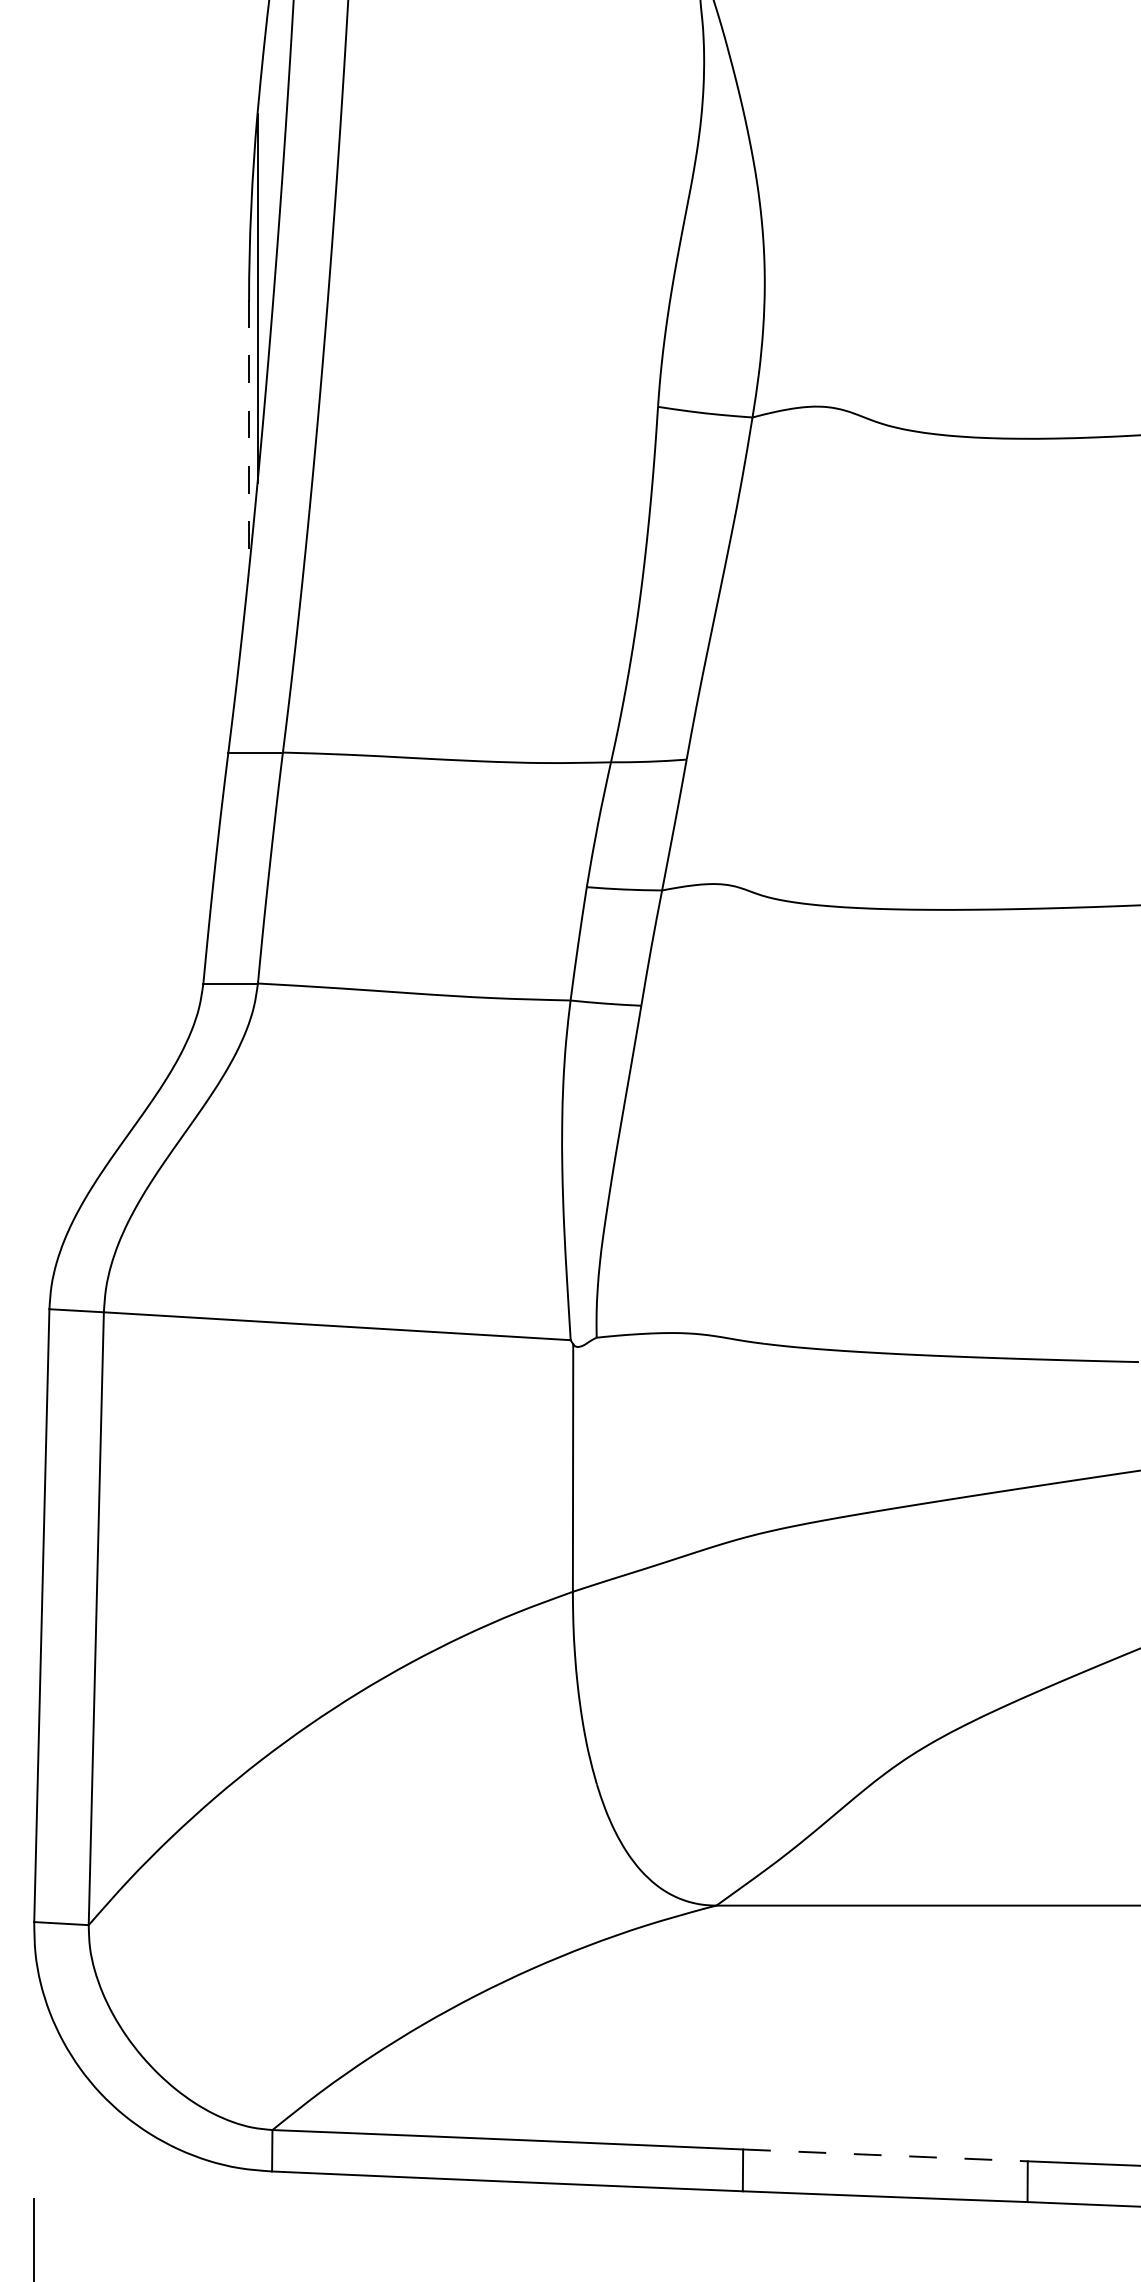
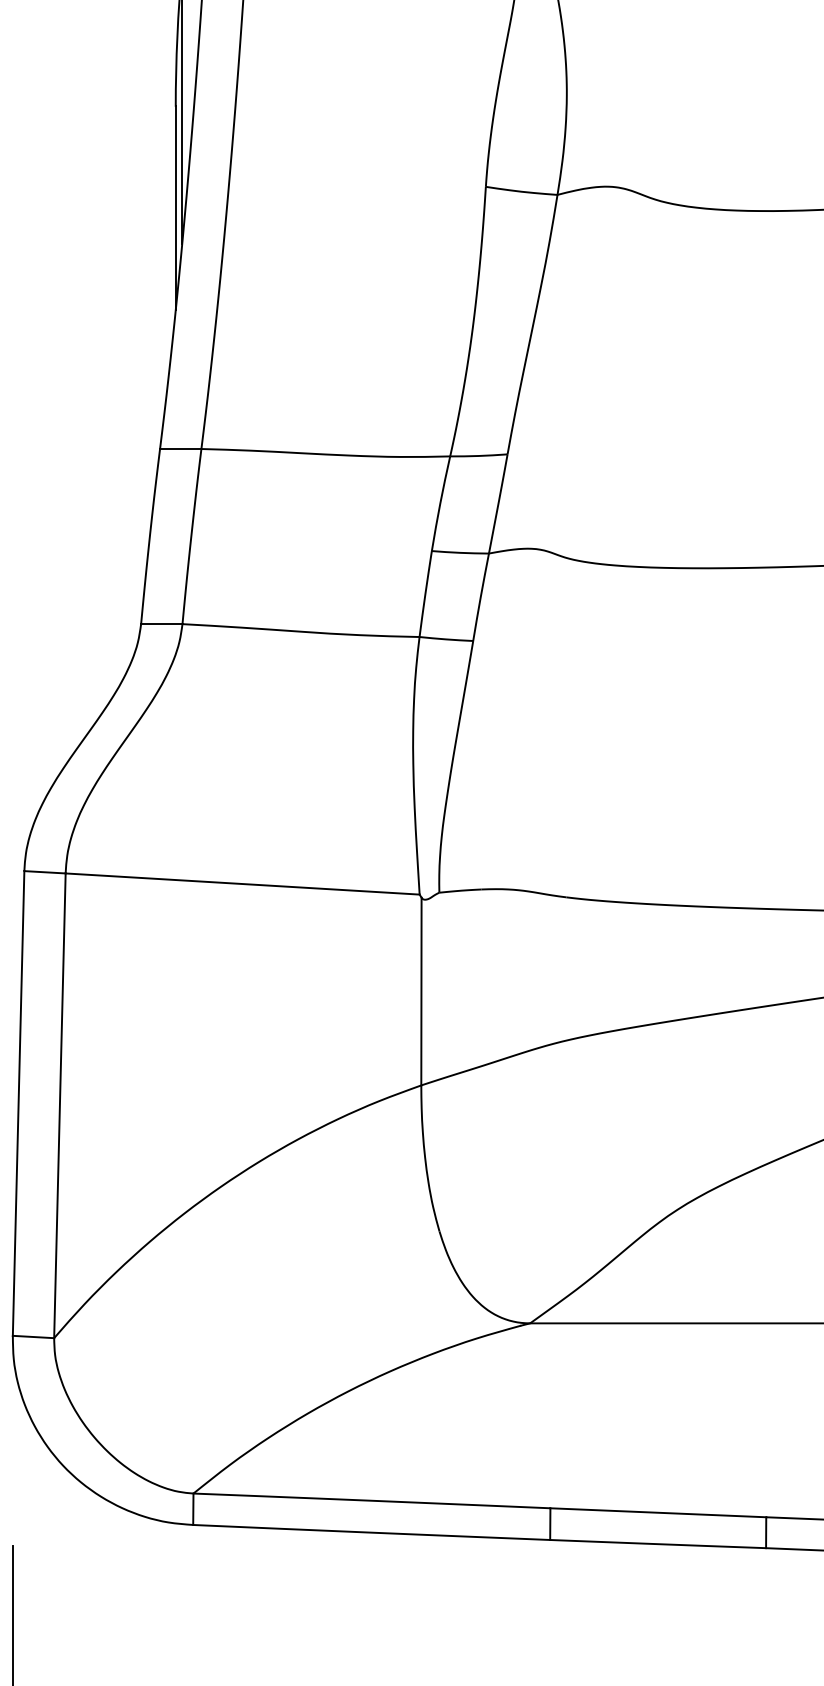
line: (249, 434) -> (176, 207), dashed -> solid
line: (885, 2155) -> (658, 1512), dashed -> solid

